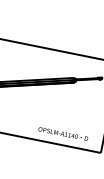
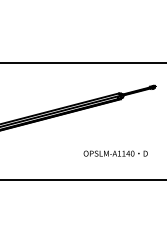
text: (63, 133) -> (115, 153), moved

